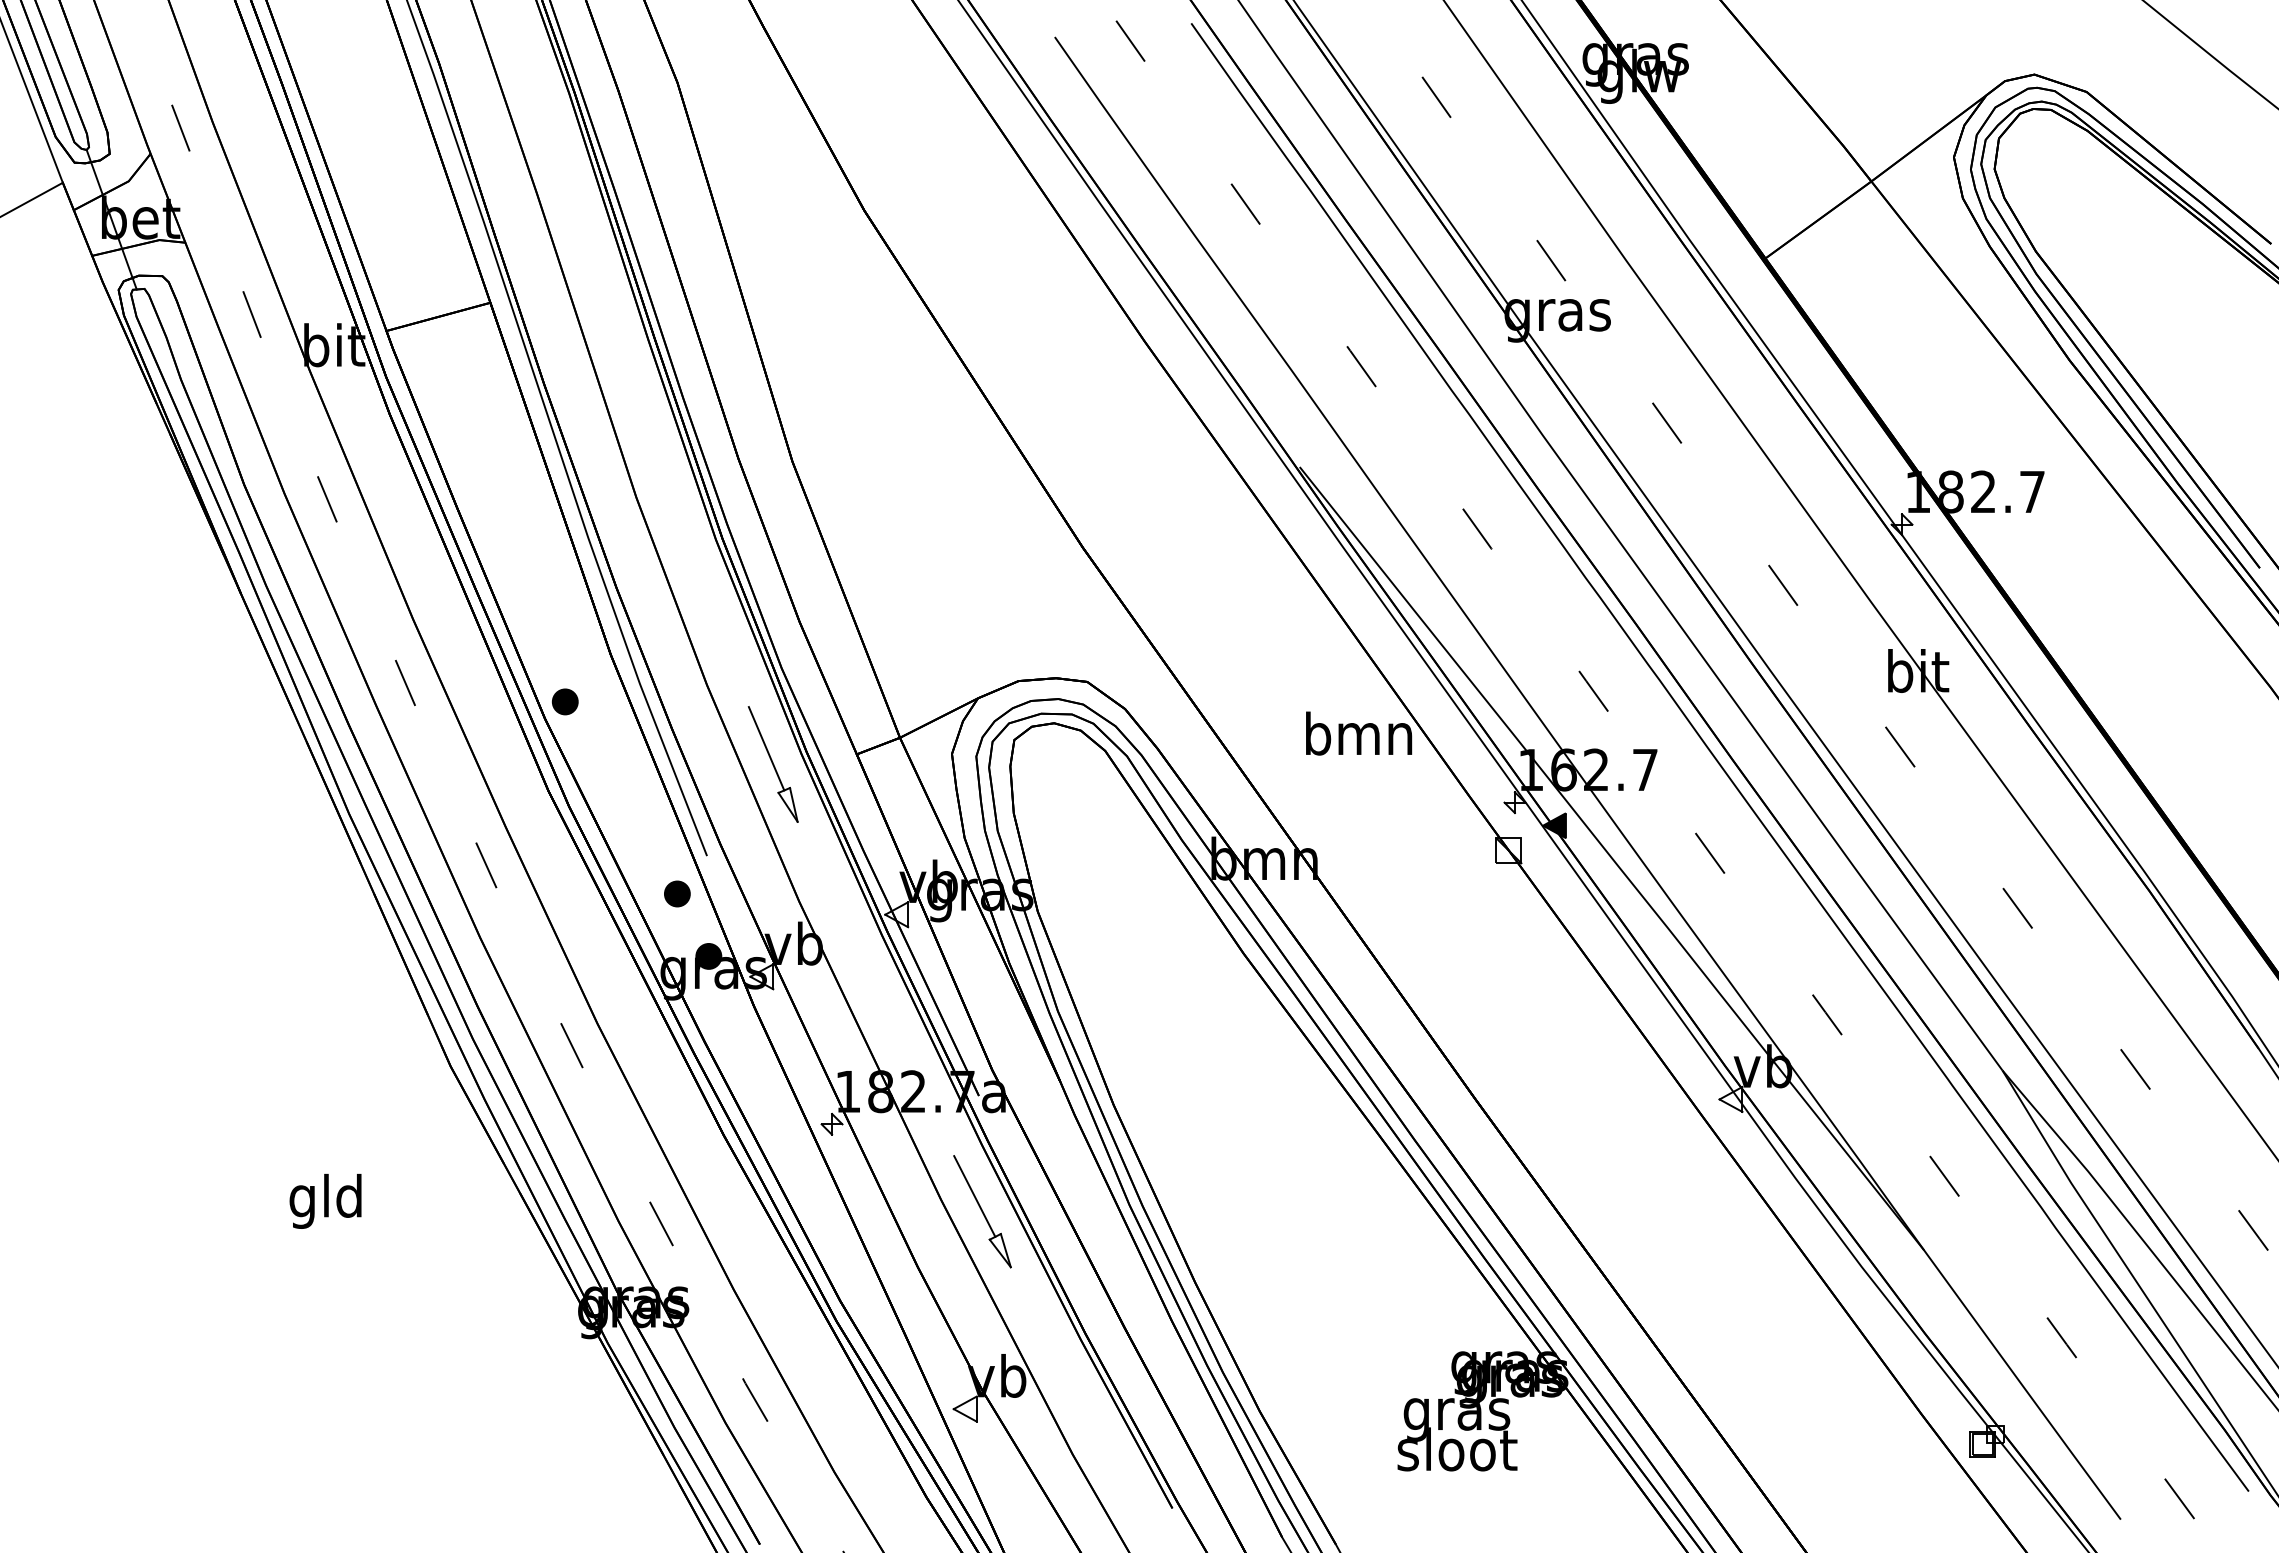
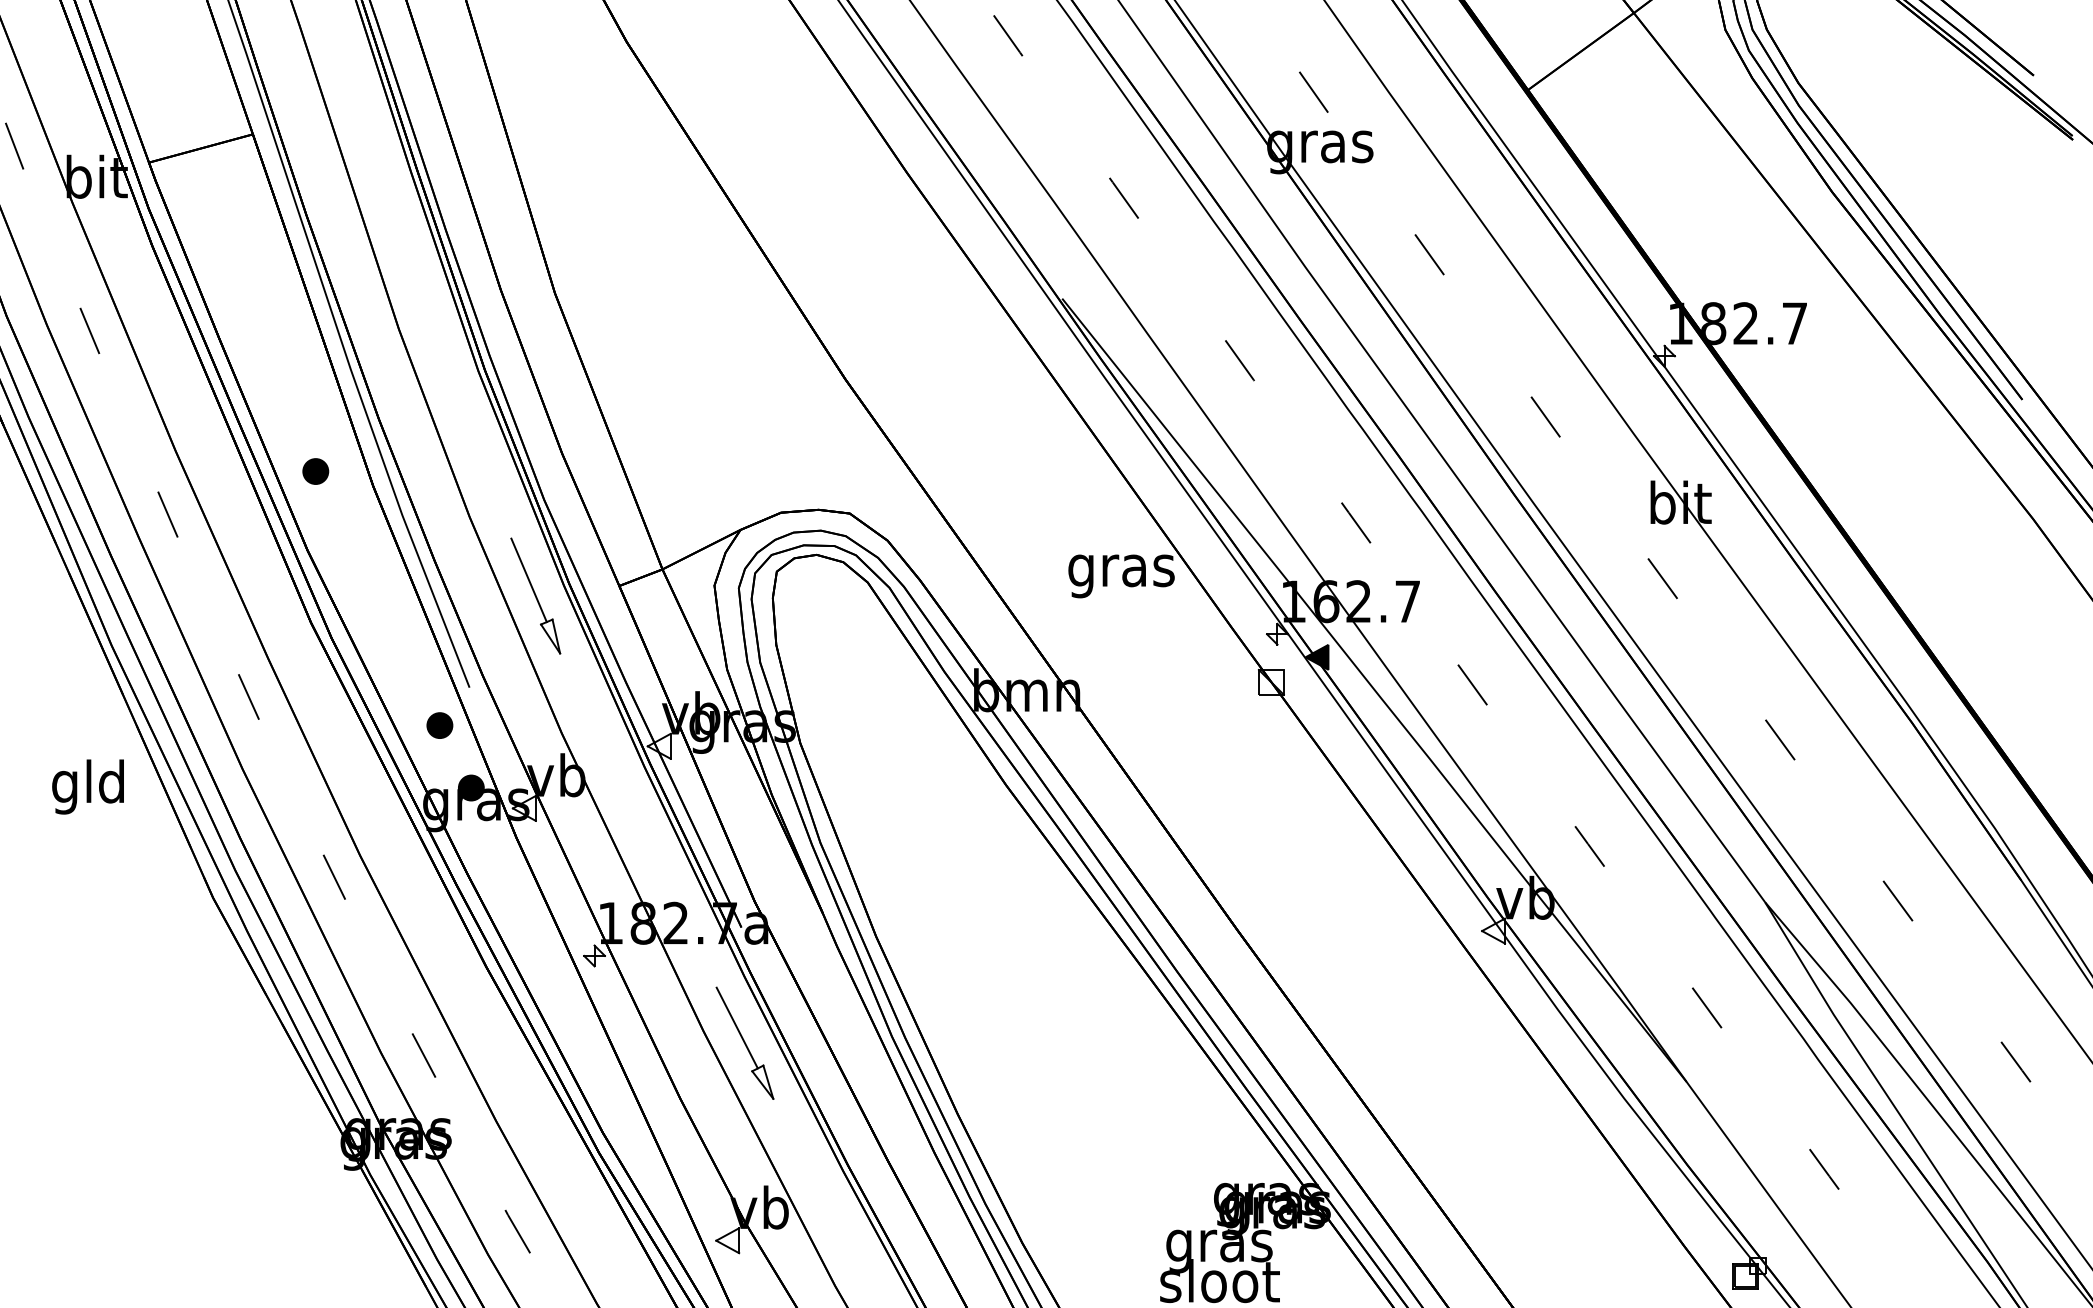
part: (564, 701) -> (315, 471), moved
text: (1358, 738) -> (1121, 570), bmn -> gras
text: (325, 1201) -> (88, 787), moved

